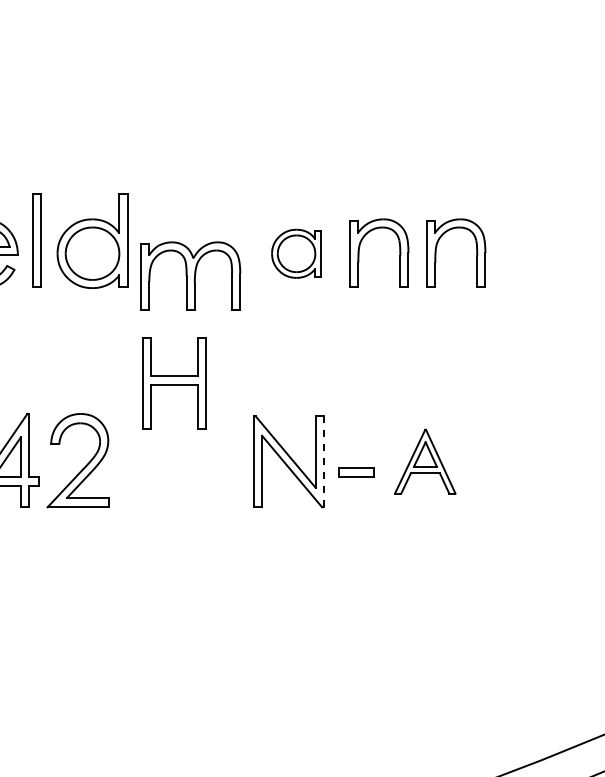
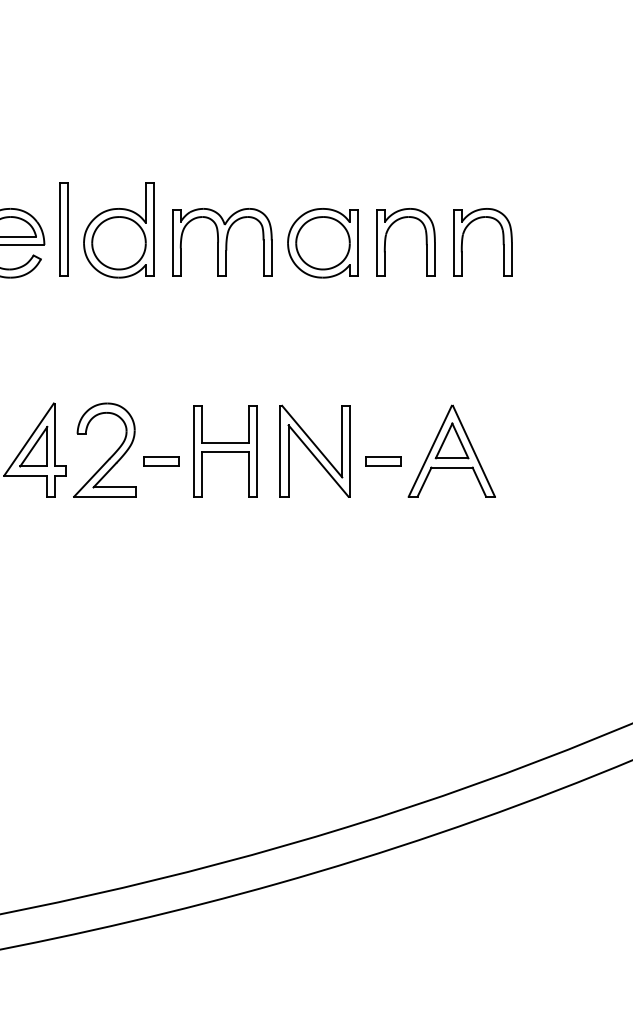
part: (296, 253) -> (322, 243), size x1.43
part: (191, 275) -> (222, 242), moved
part: (174, 383) -> (225, 451), moved
part: (425, 460) -> (451, 450), size x1.43
line: (324, 461) -> (350, 451), dashed -> solid
part: (135, 471) -> (161, 461), added

